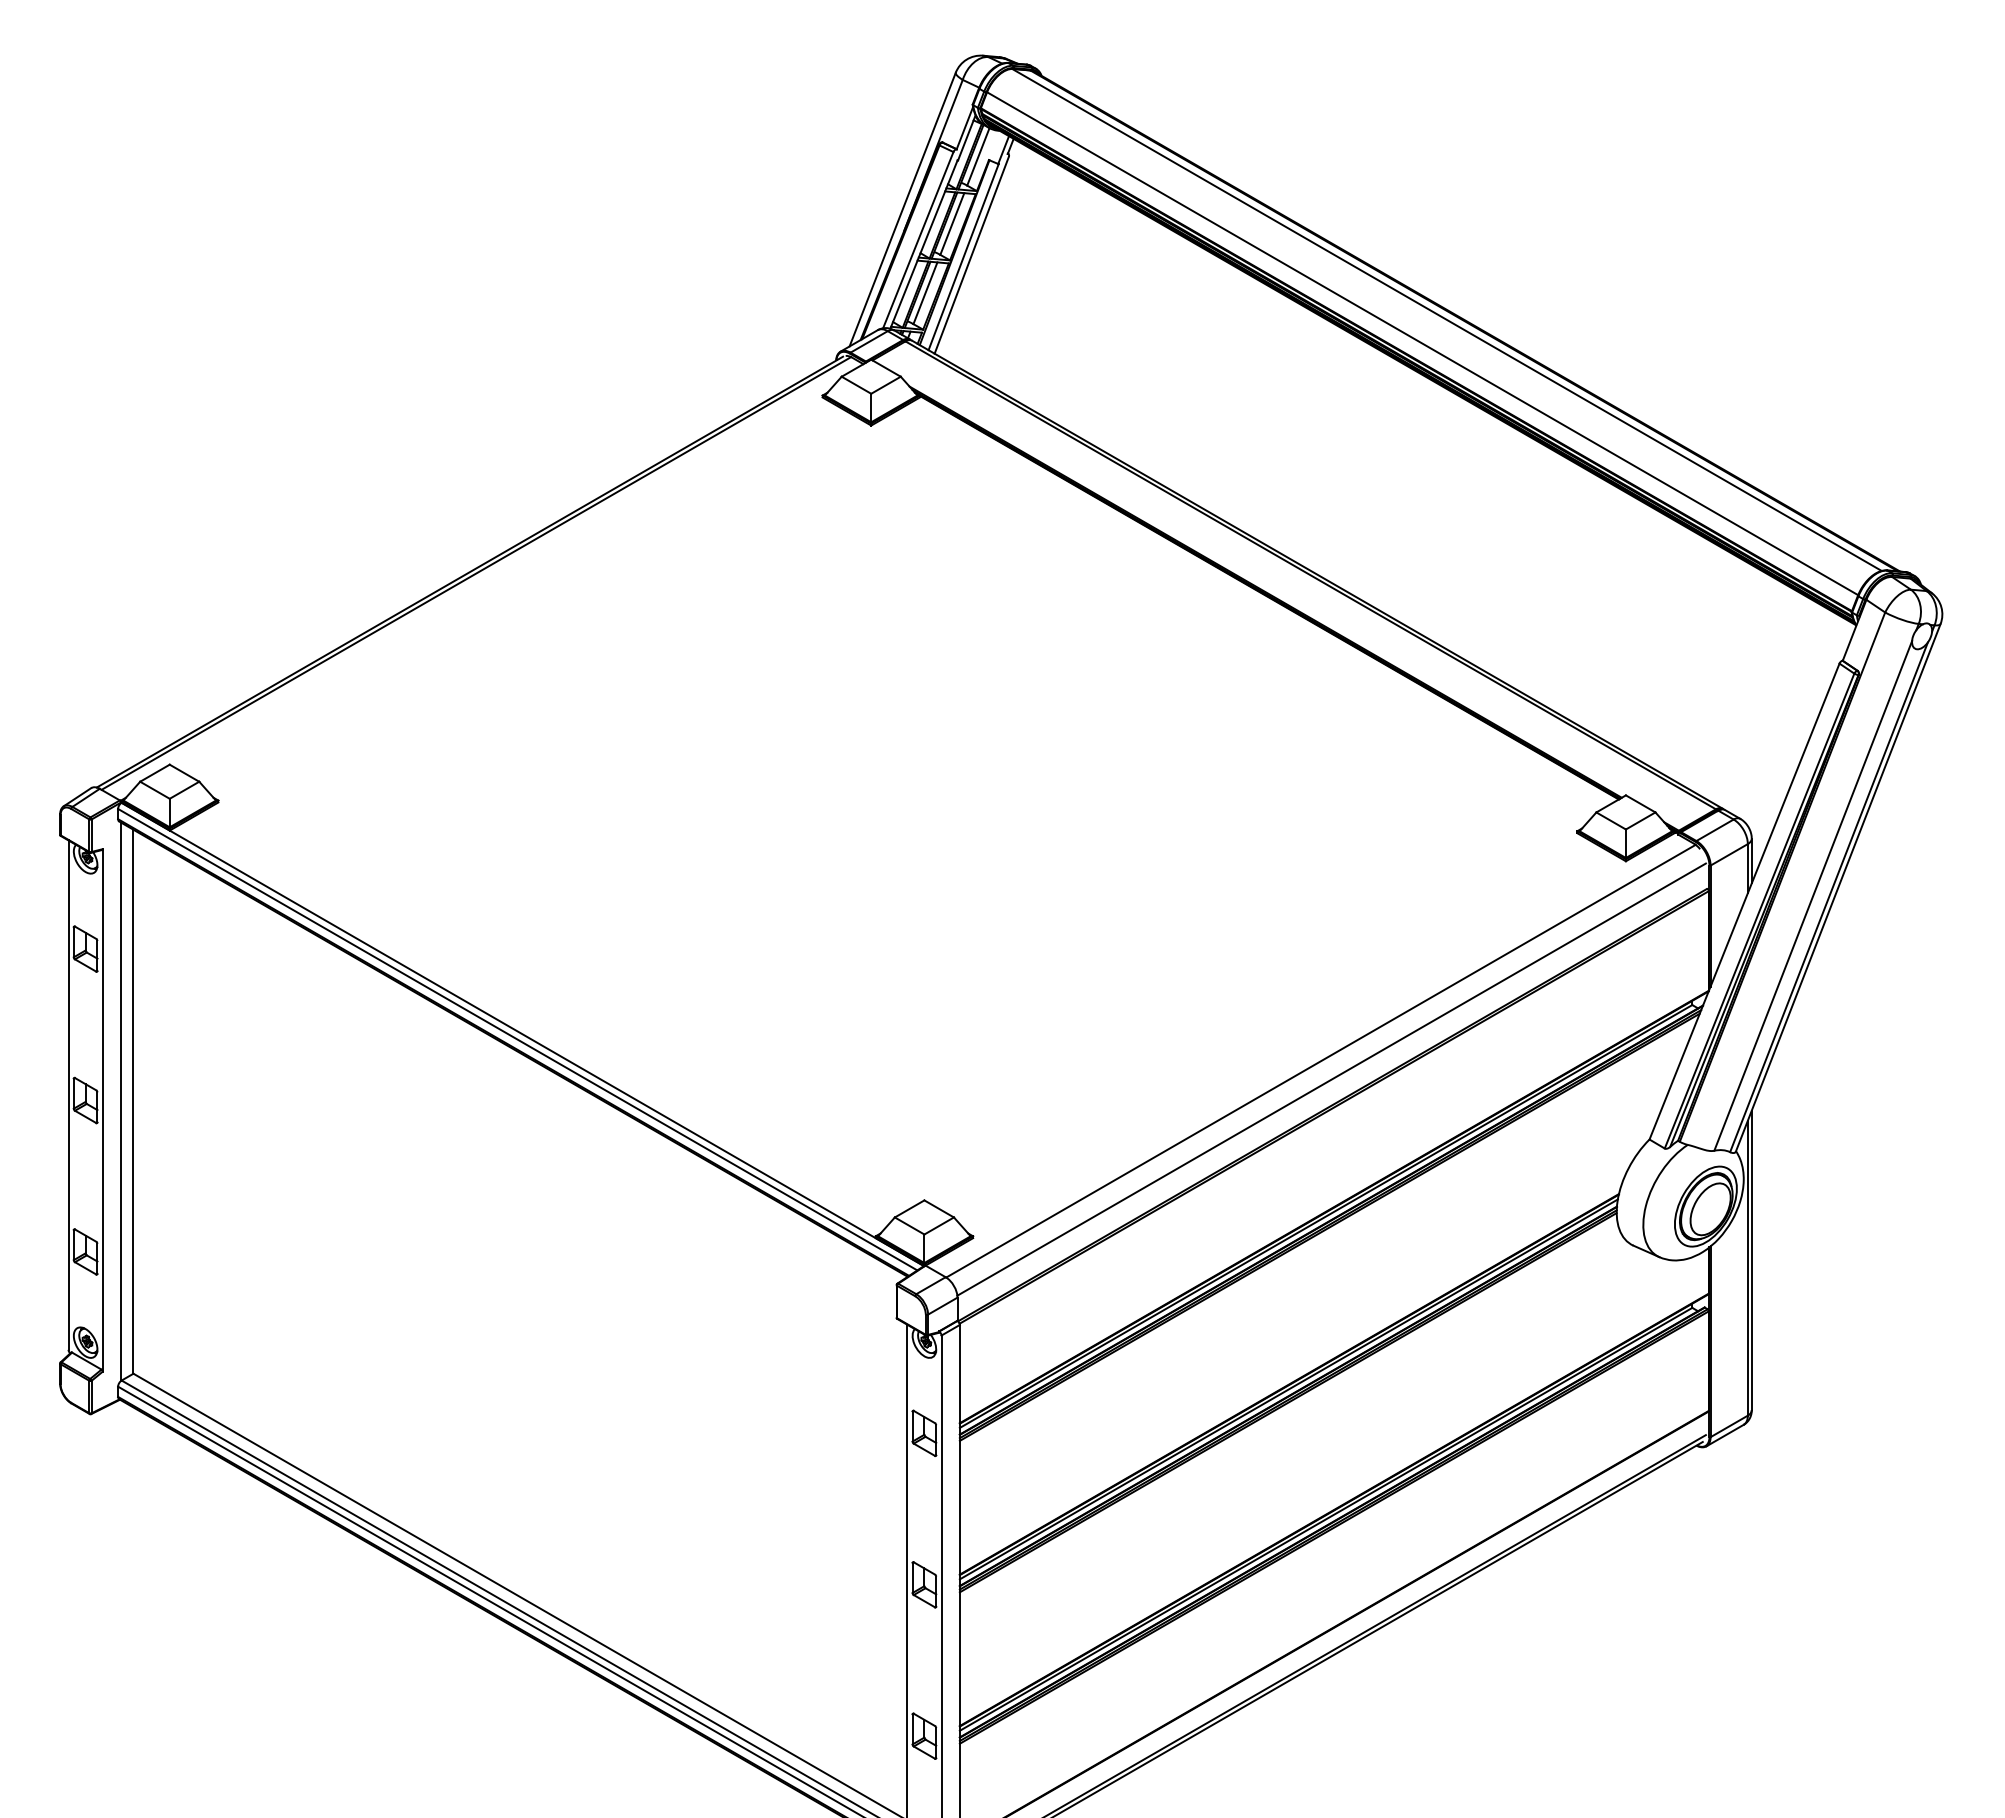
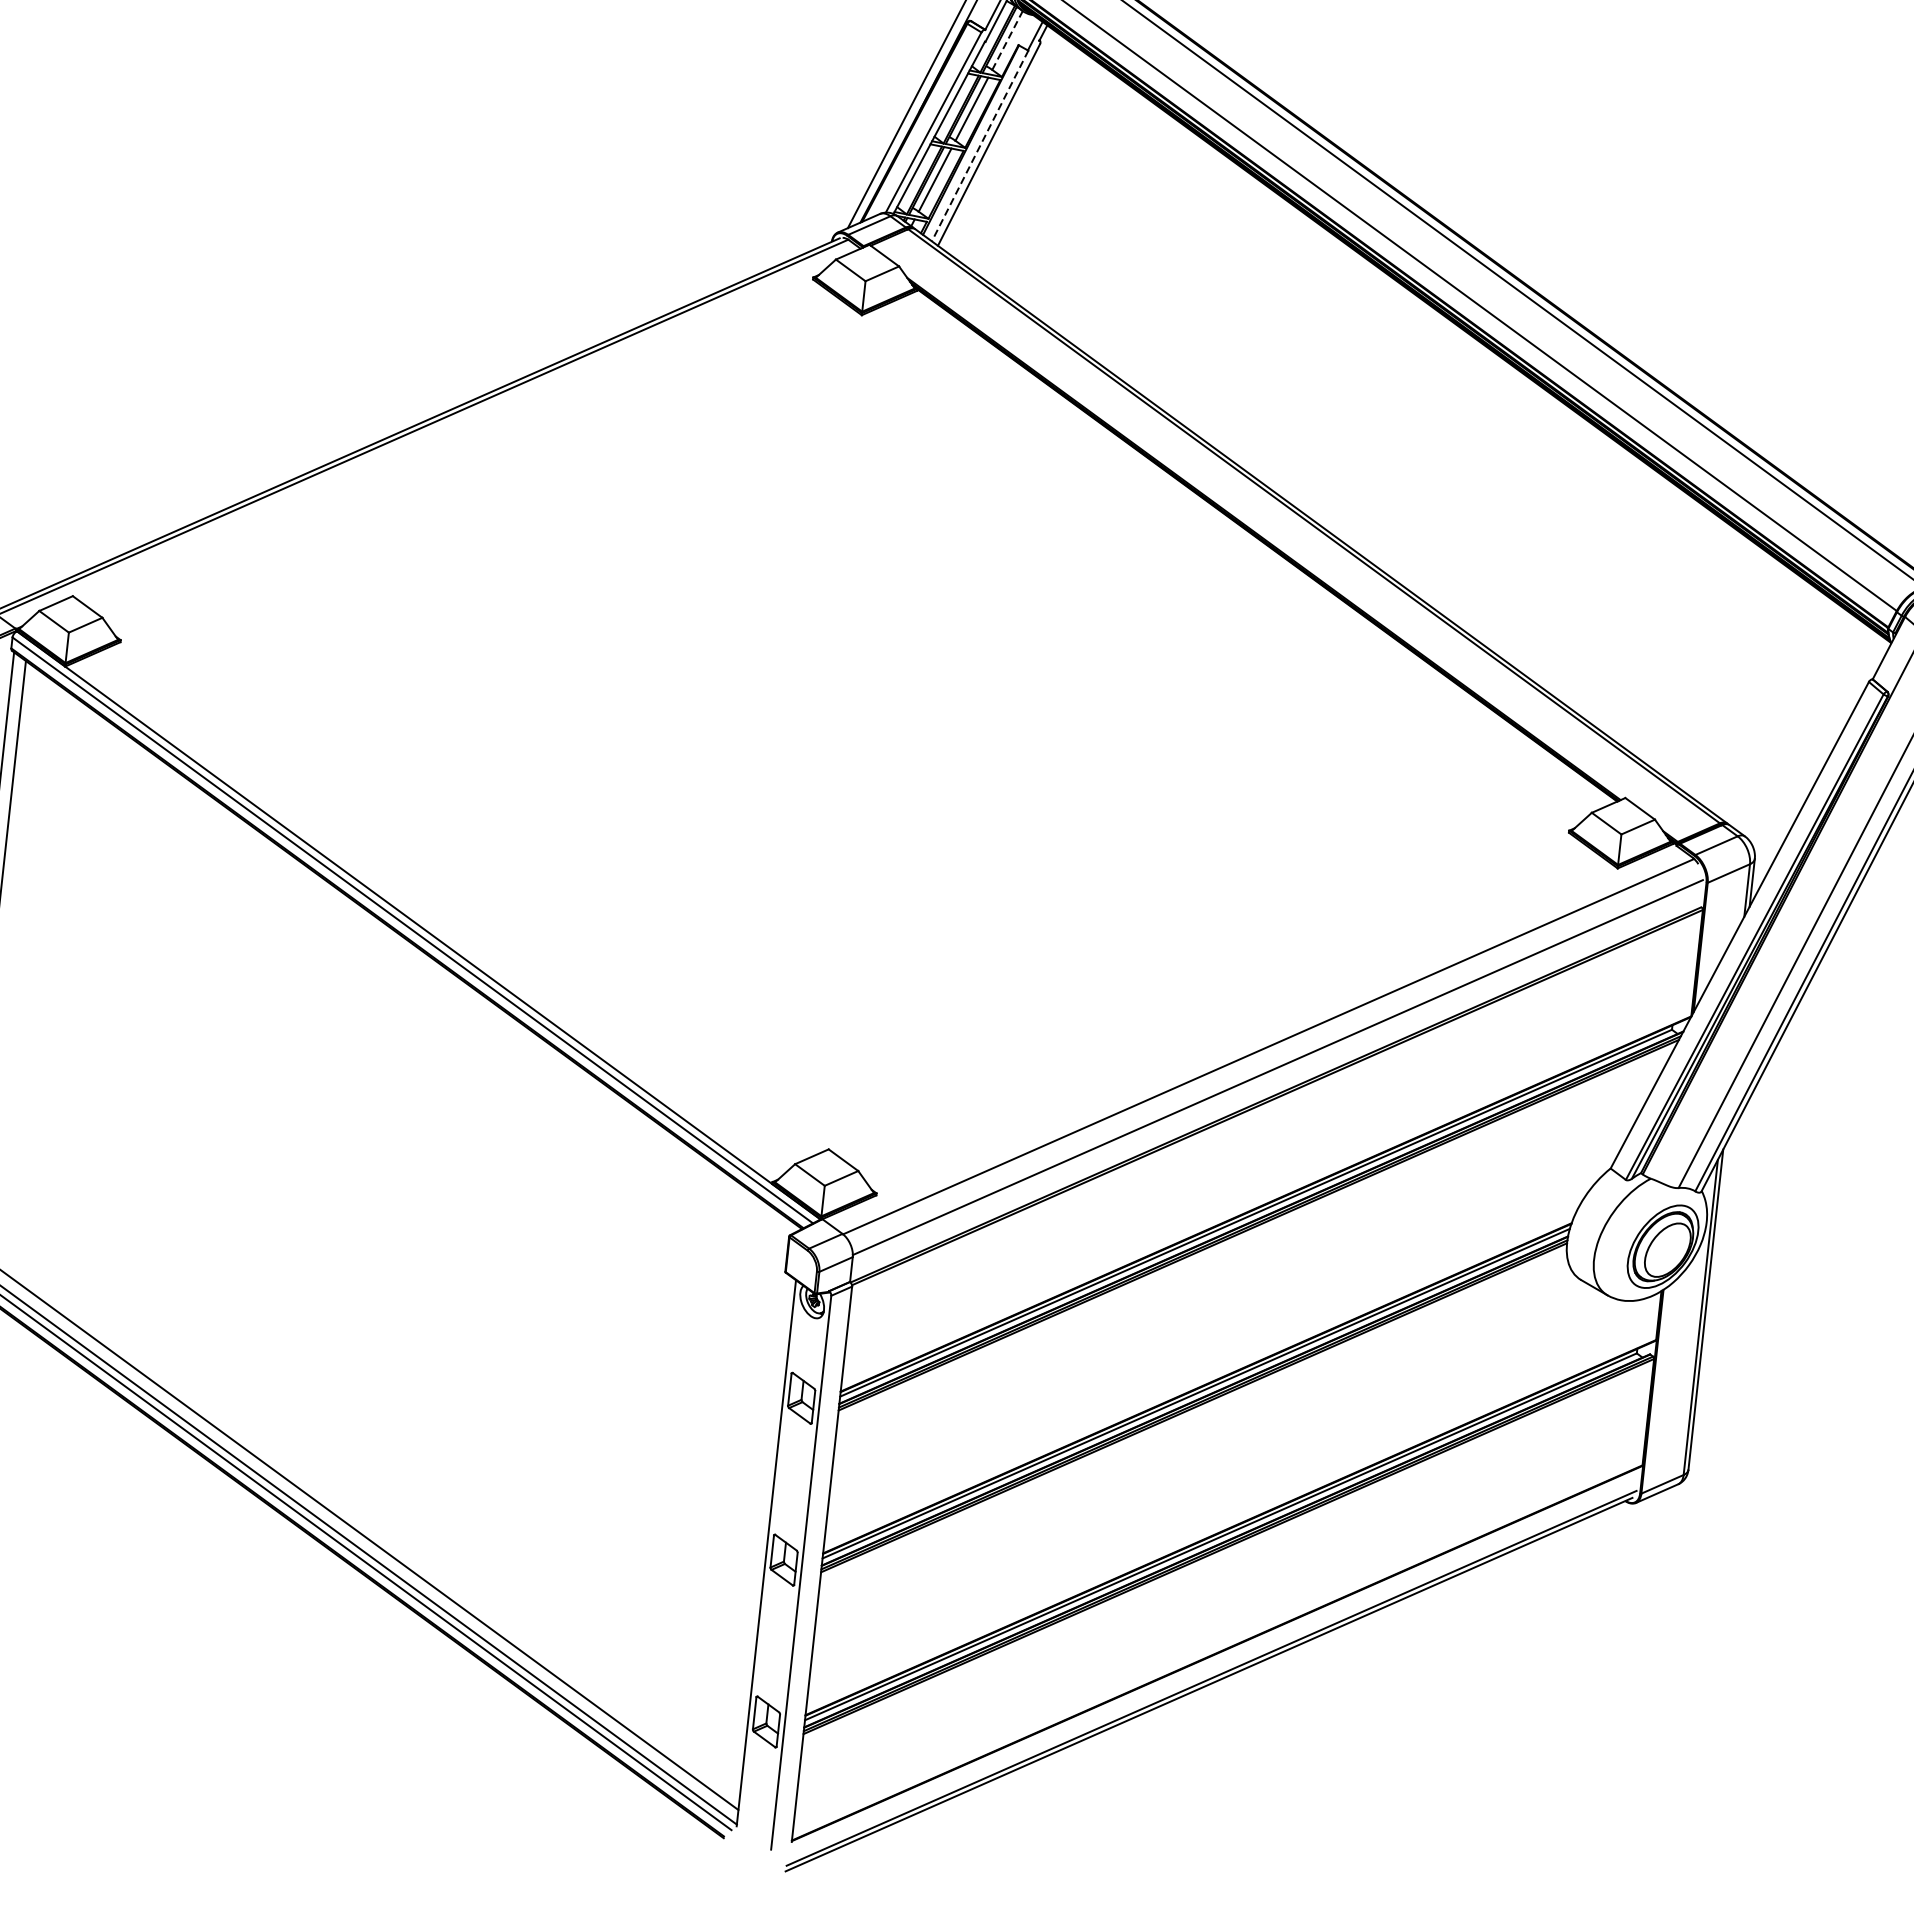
line: (978, 156) -> (1007, 40), solid -> dashed
line: (963, 257) -> (979, 146), solid -> dashed

